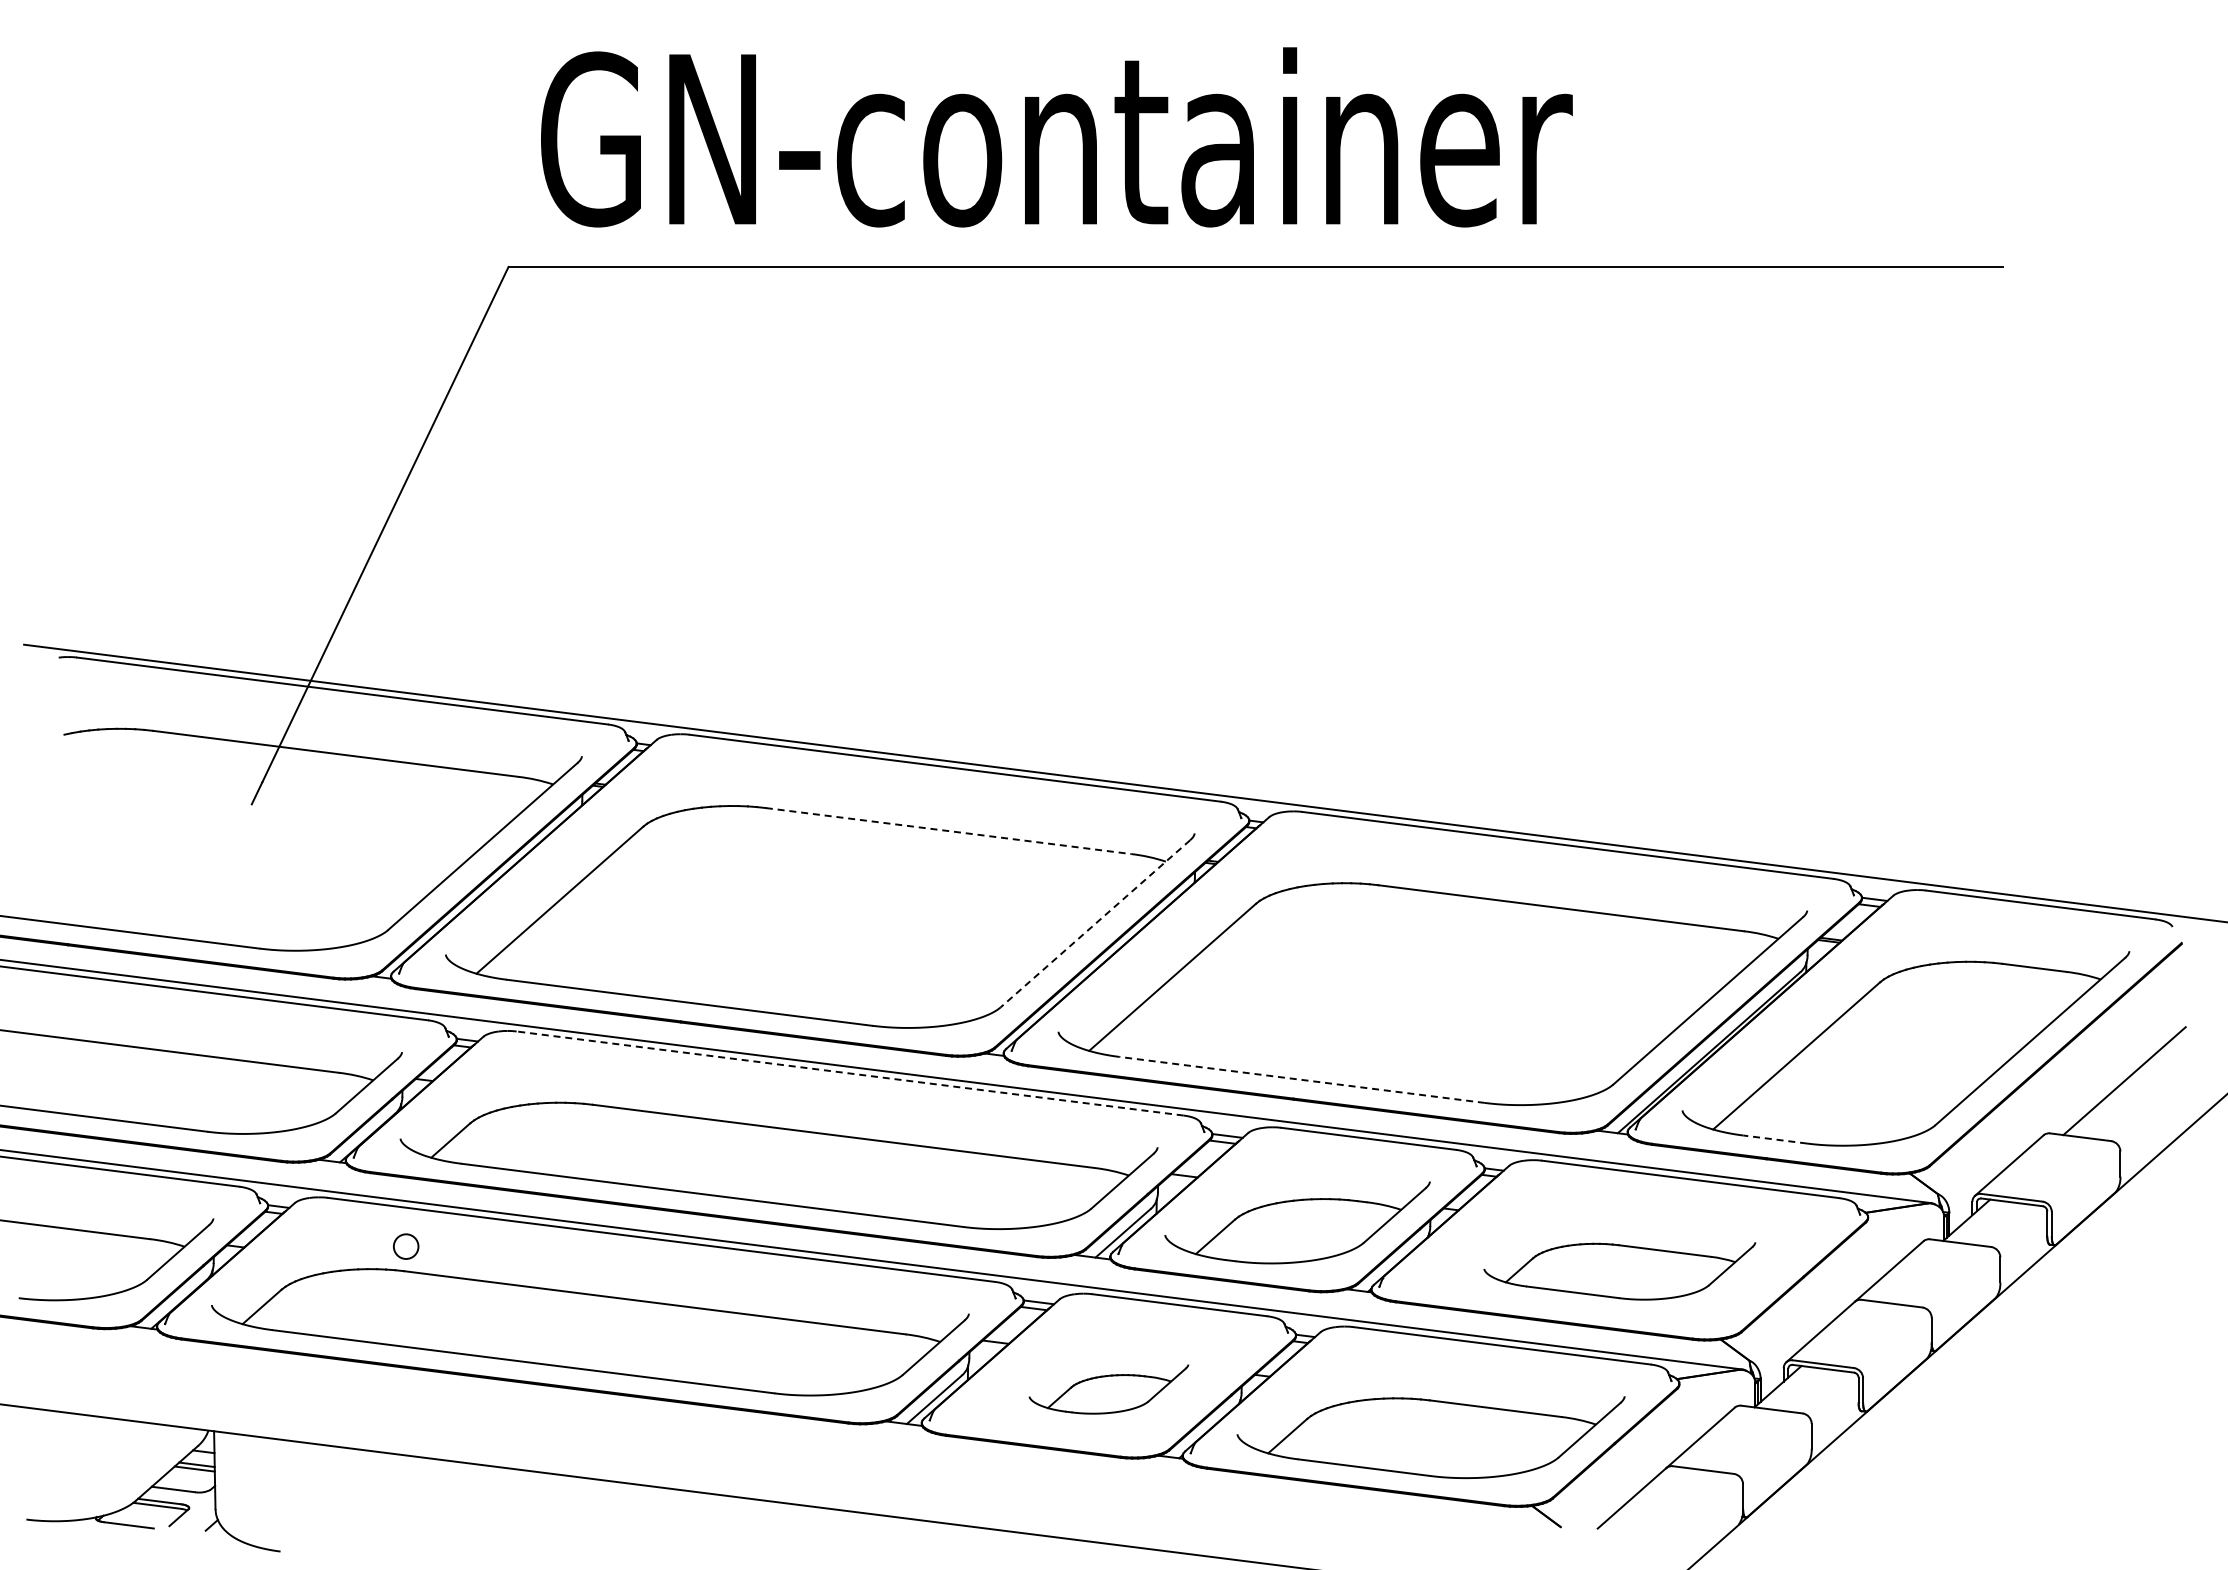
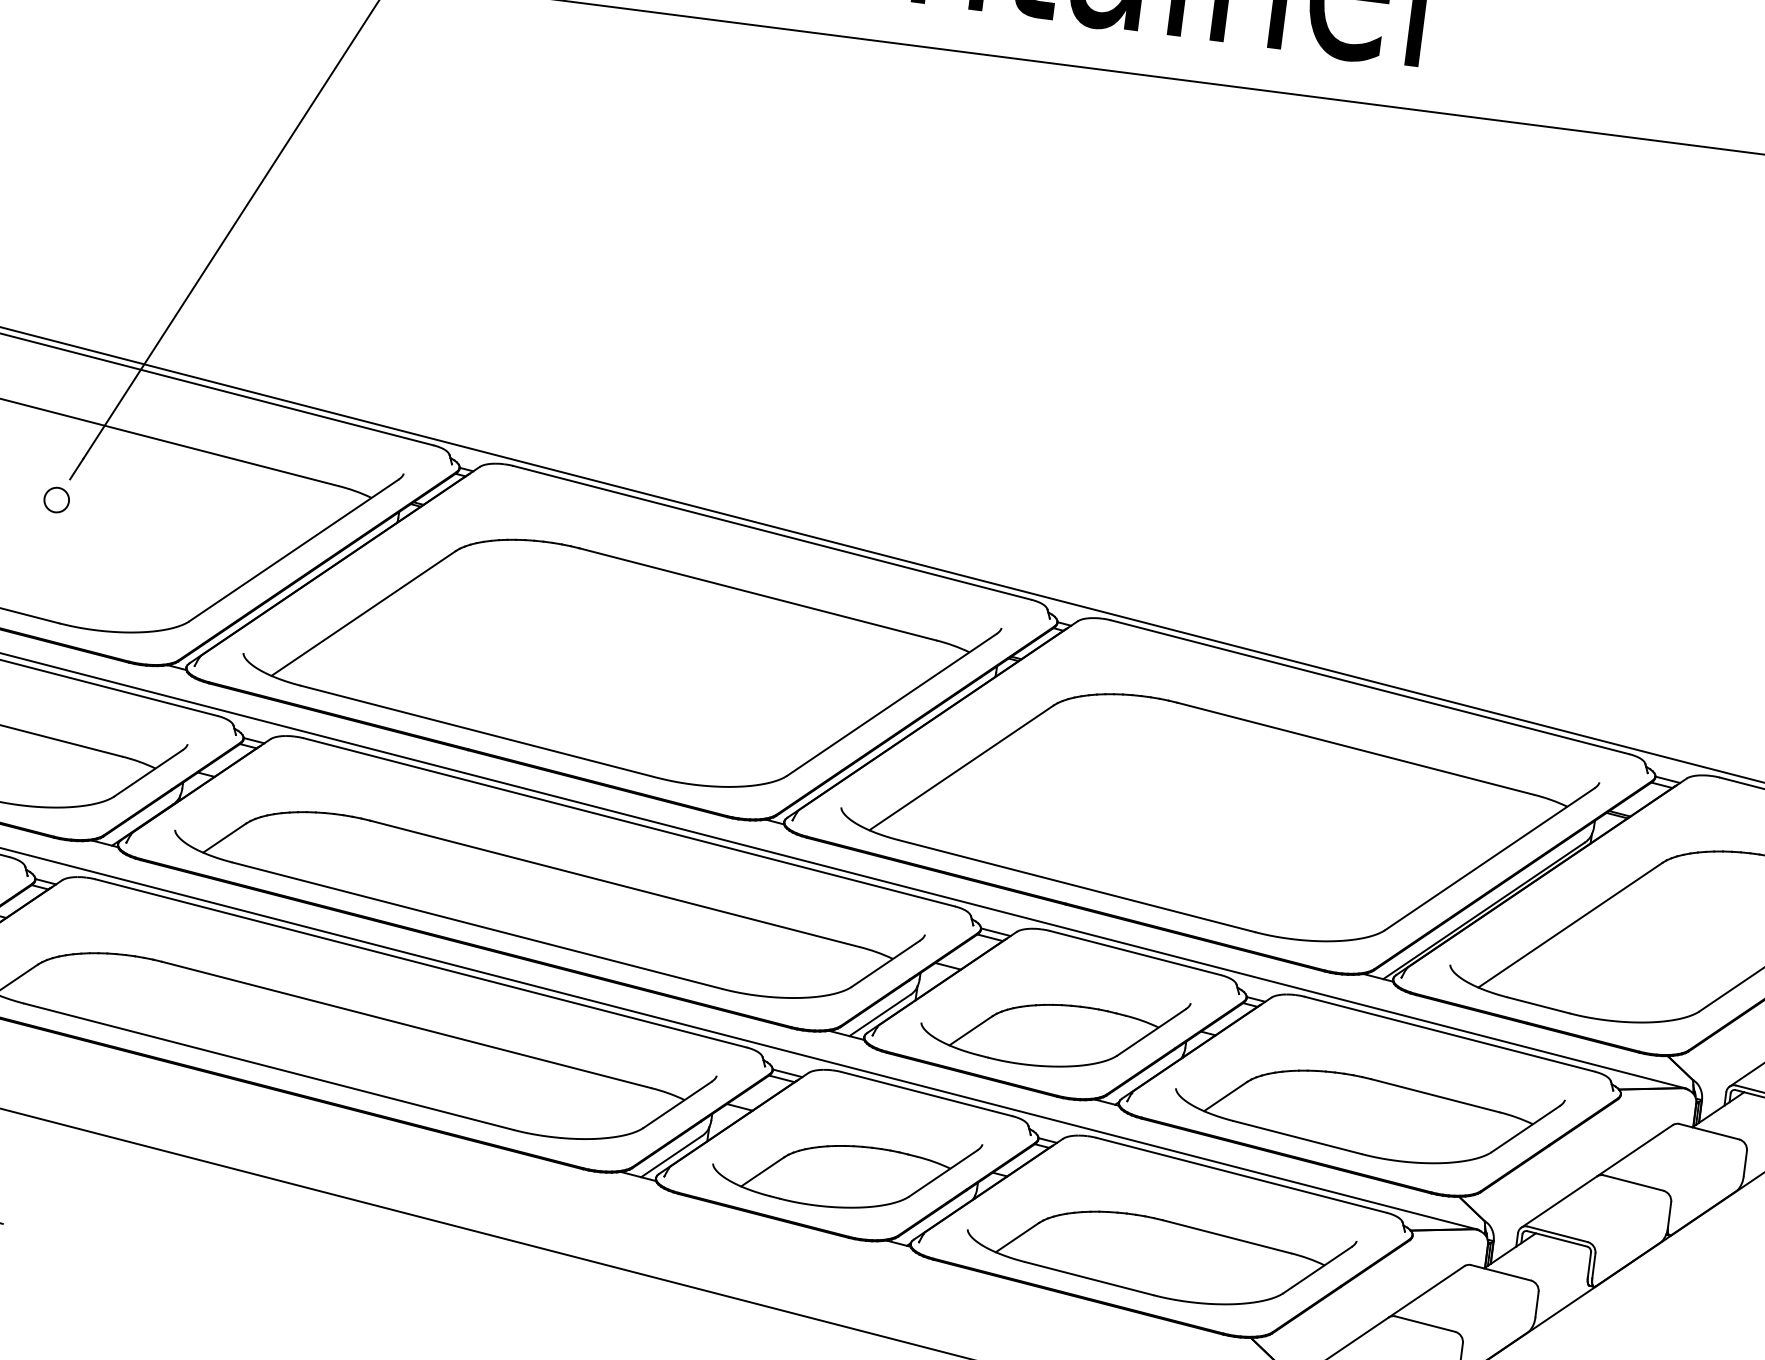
line: (949, 831) -> (758, 594), dashed -> solid
line: (1095, 924) -> (891, 705), dashed -> solid
line: (849, 1073) -> (628, 822), dashed -> solid
line: (1301, 1079) -> (1076, 885), dashed -> solid
line: (1774, 1139) -> (1537, 1005), dashed -> solid
circle: (406, 1246) -> (57, 500), moved
part: (1619, 1271) -> (1367, 1116), size x1.43
part: (1108, 1389) -> (845, 1168), size x1.67

